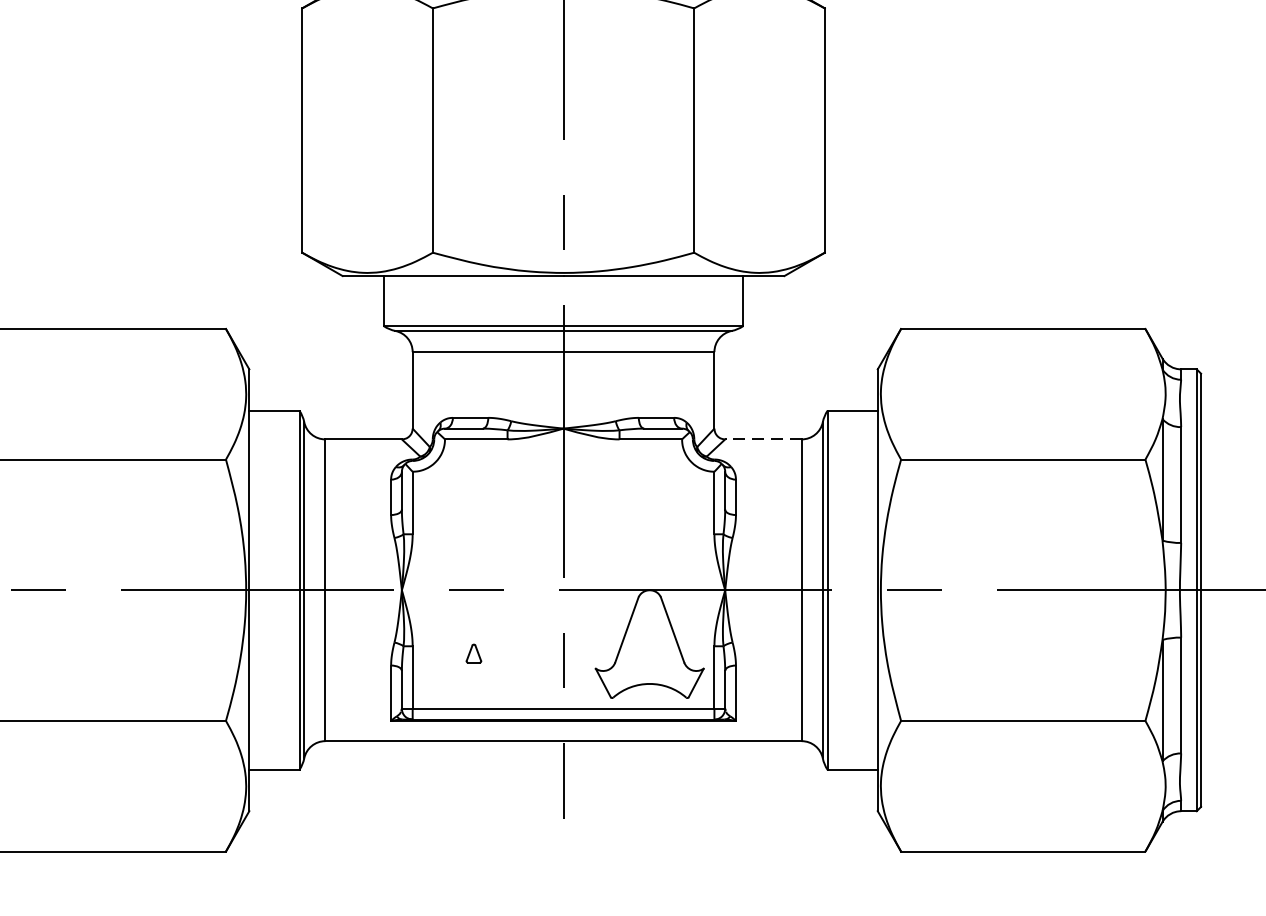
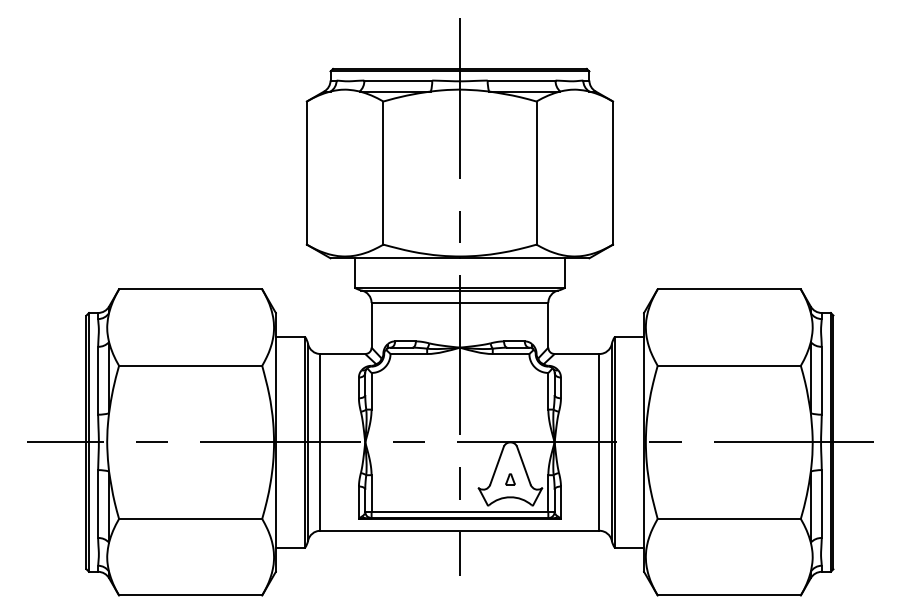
line: (762, 440) -> (576, 354), dashed -> solid
part: (473, 653) -> (510, 479), moved

